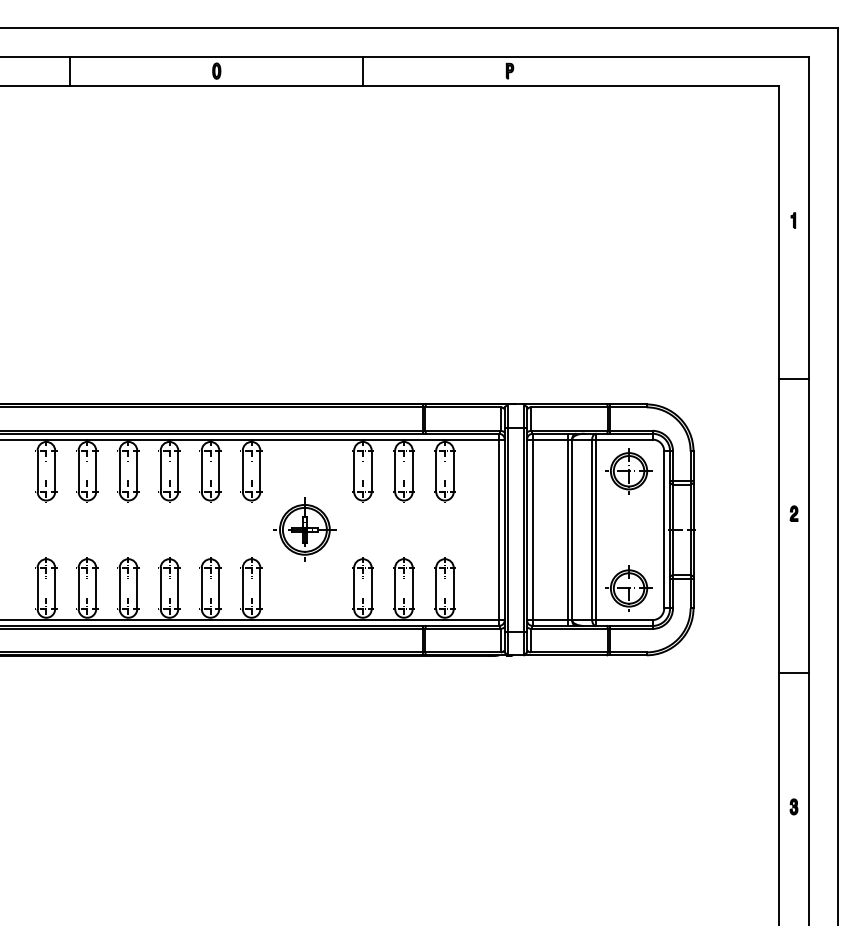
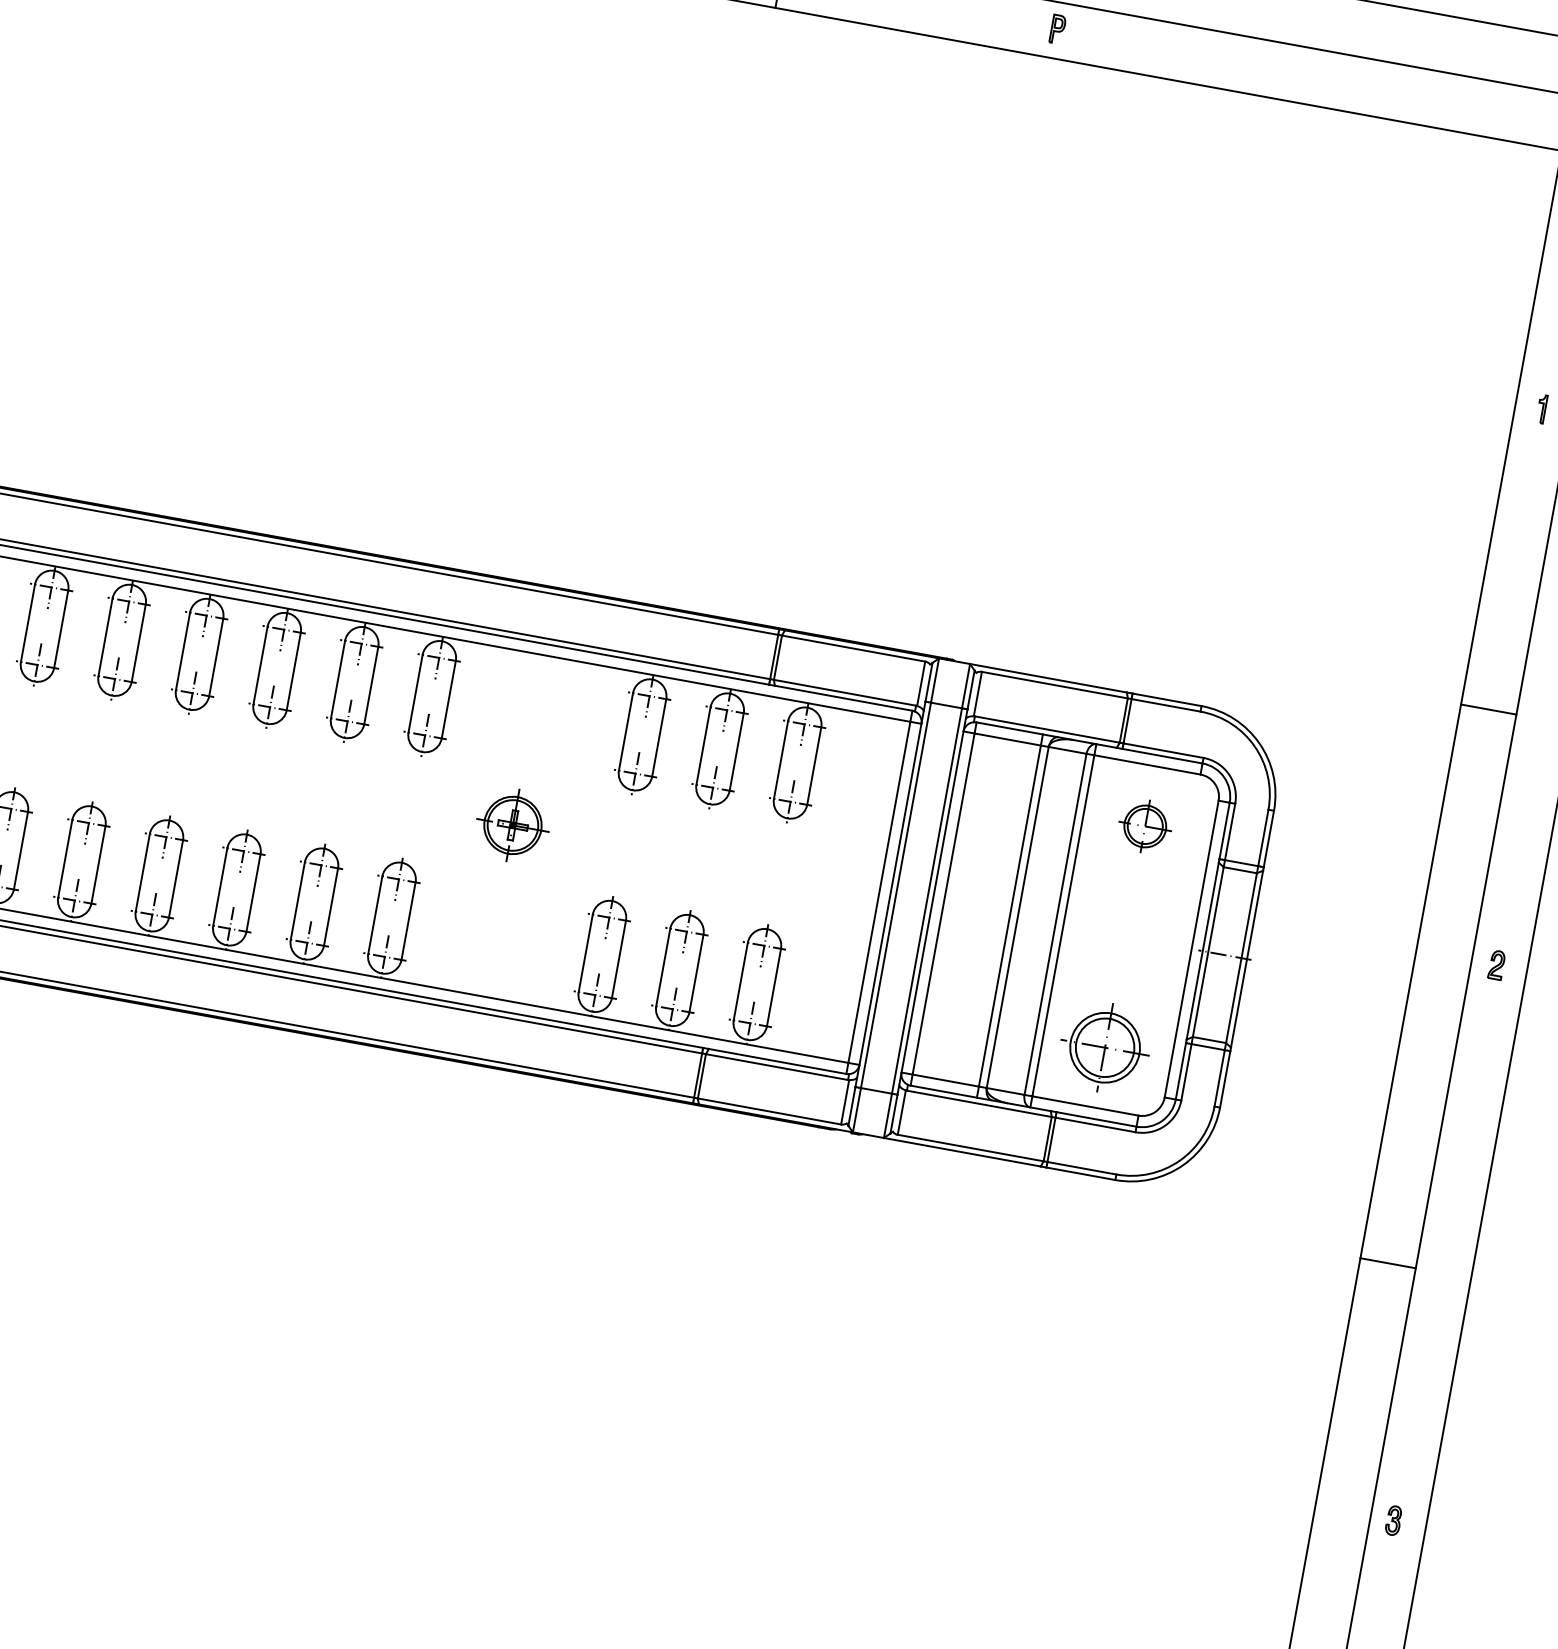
part: (628, 471) -> (1144, 826), size x0.6
part: (793, 513) -> (1495, 964), moved
part: (304, 529) -> (512, 824), size x0.6
part: (793, 806) -> (1392, 1519), moved

